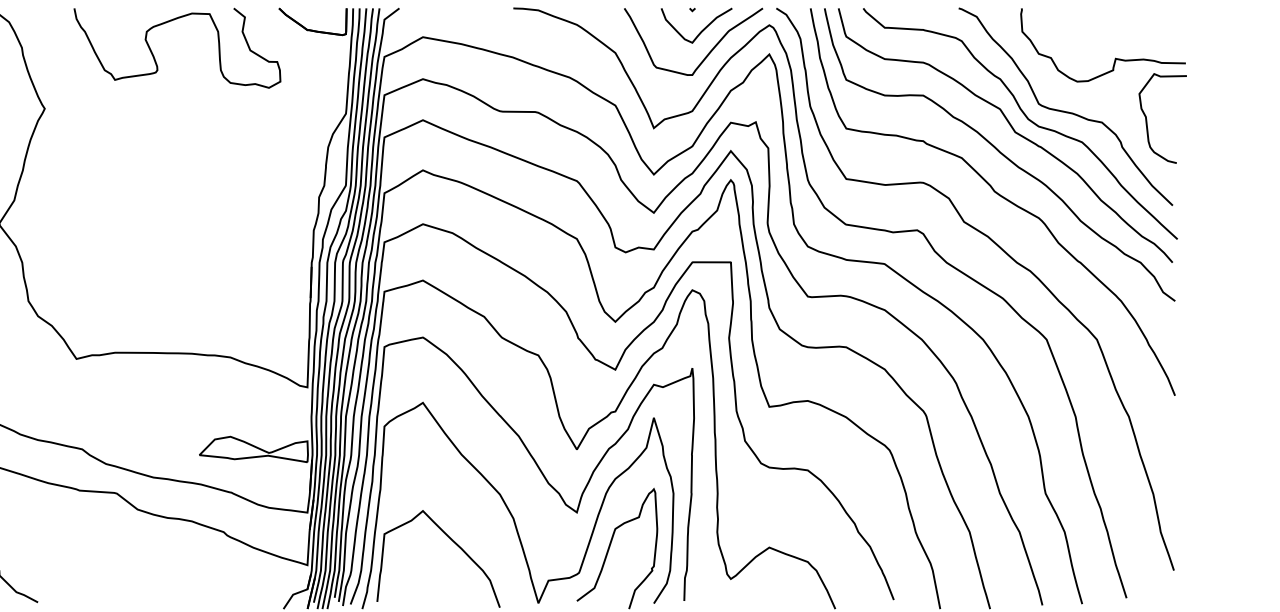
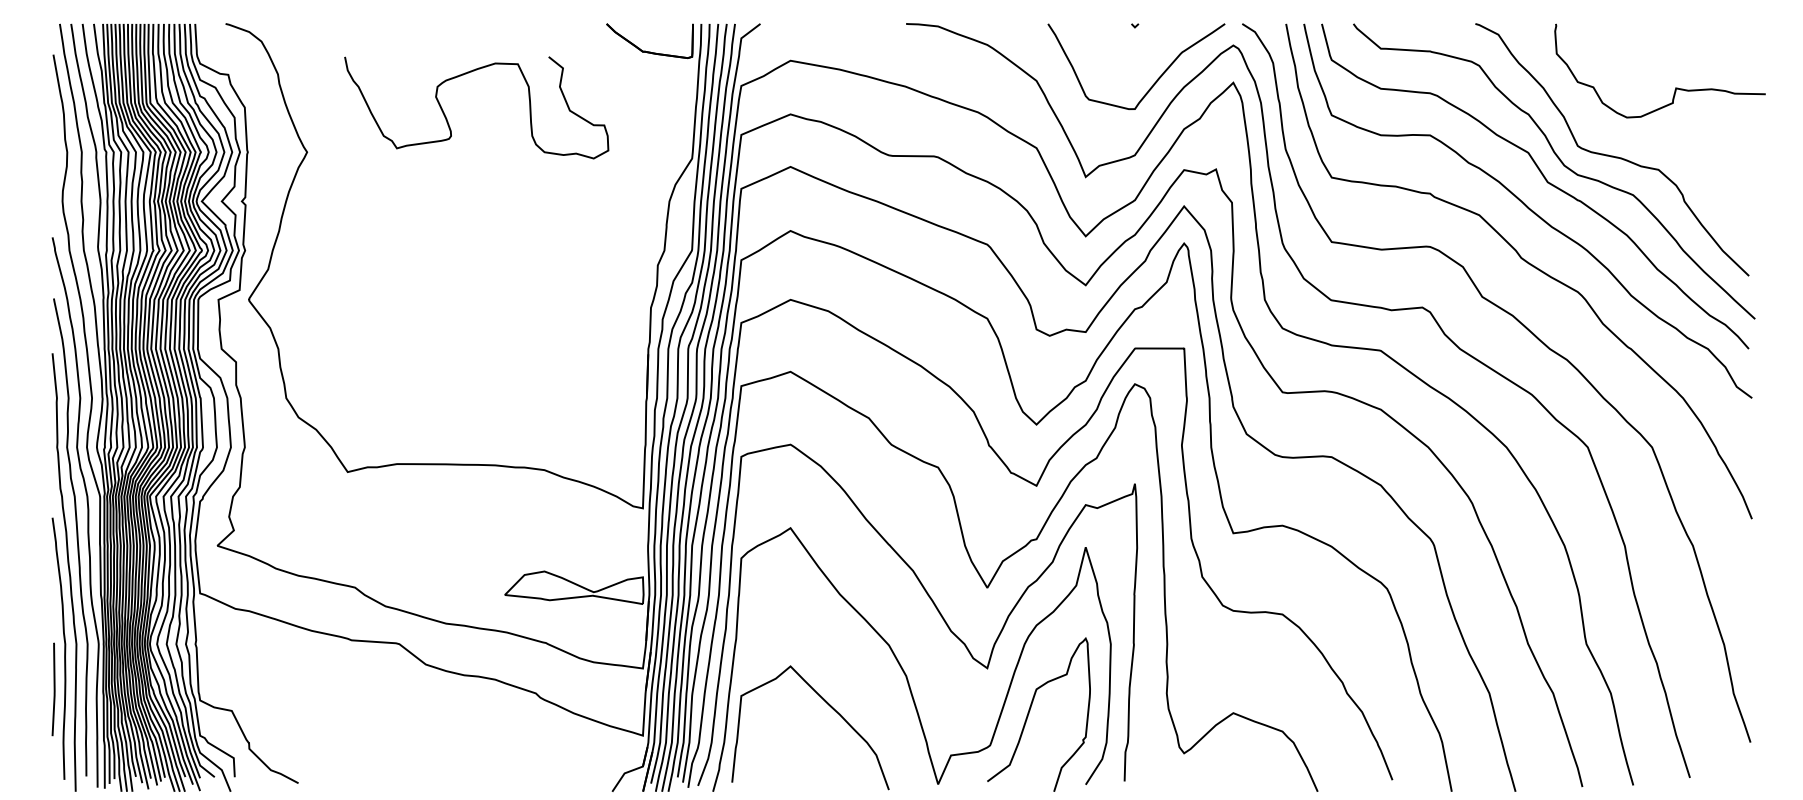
curve: (702, 29) -> (1147, 51), removed
curve: (154, 56) -> (447, 118), moved
curve: (1147, 120) -> (1716, 167), removed

